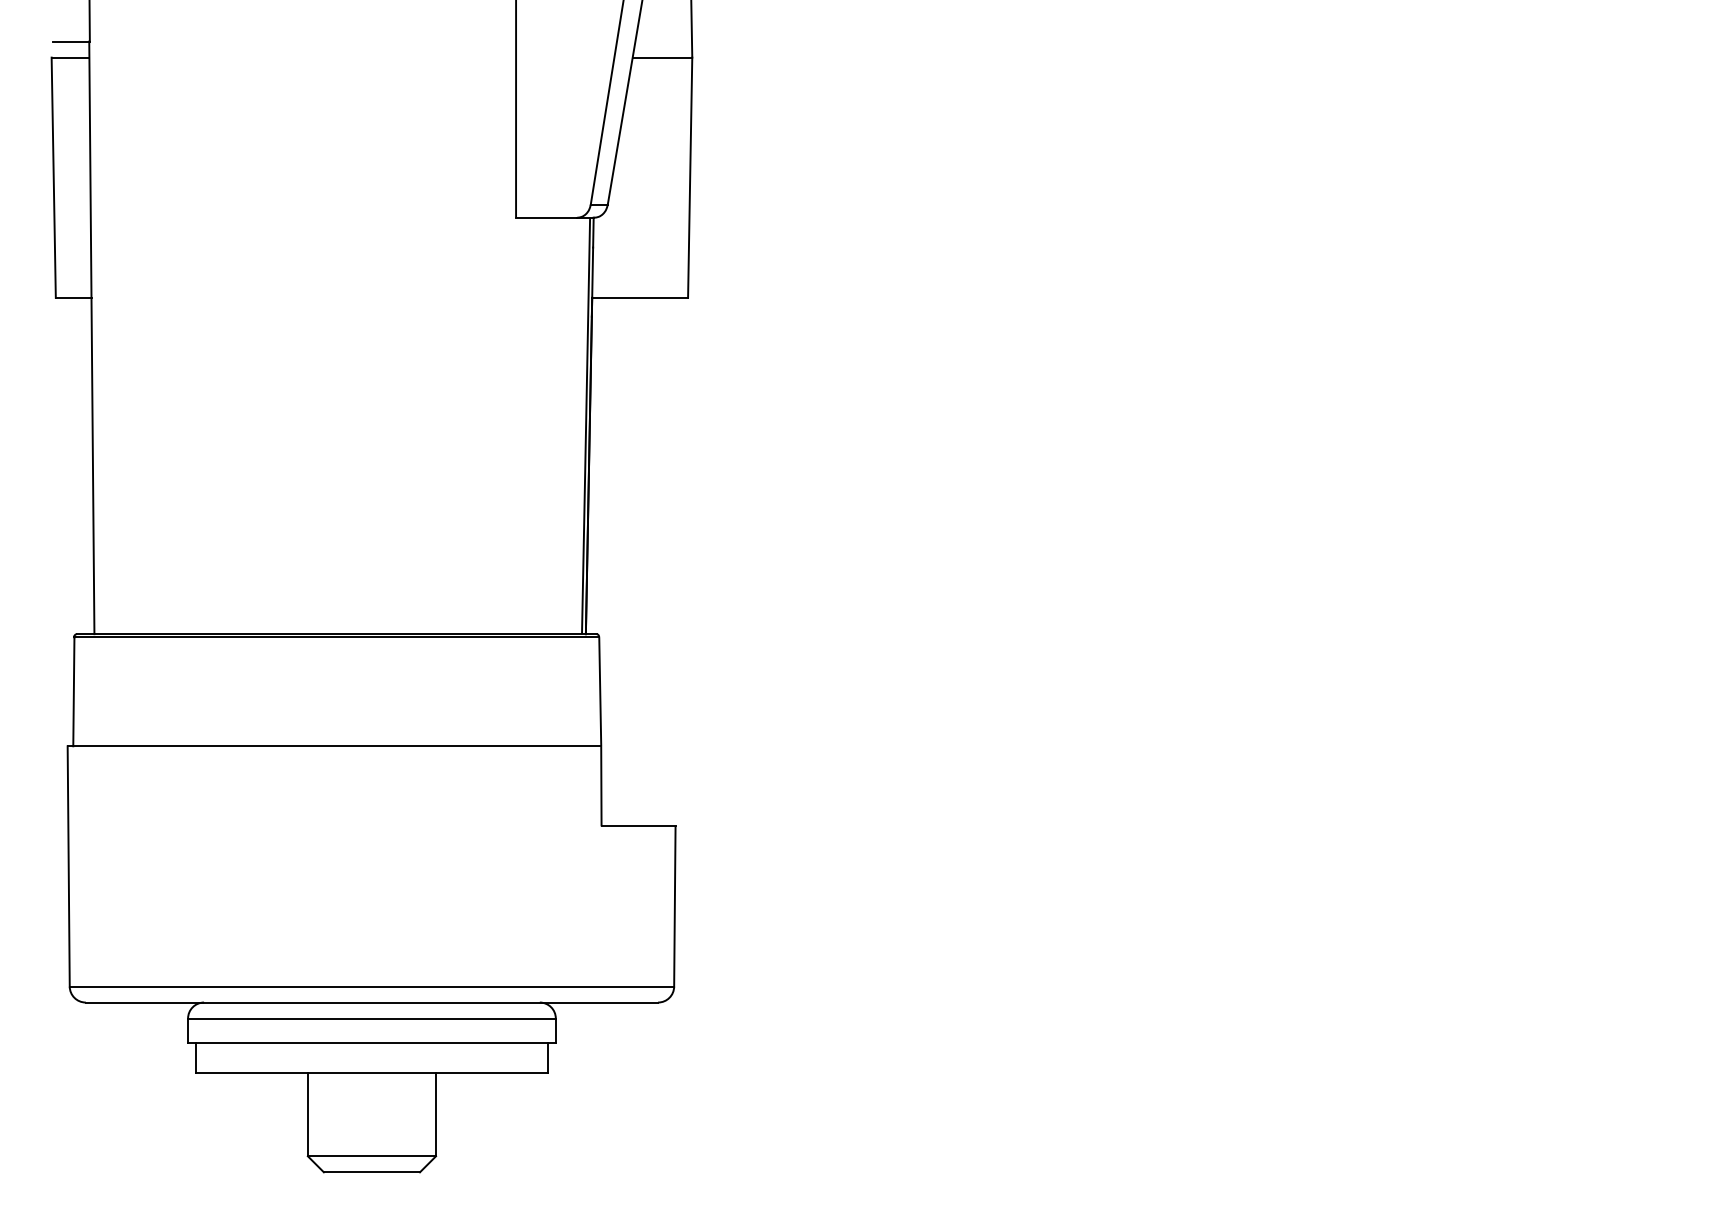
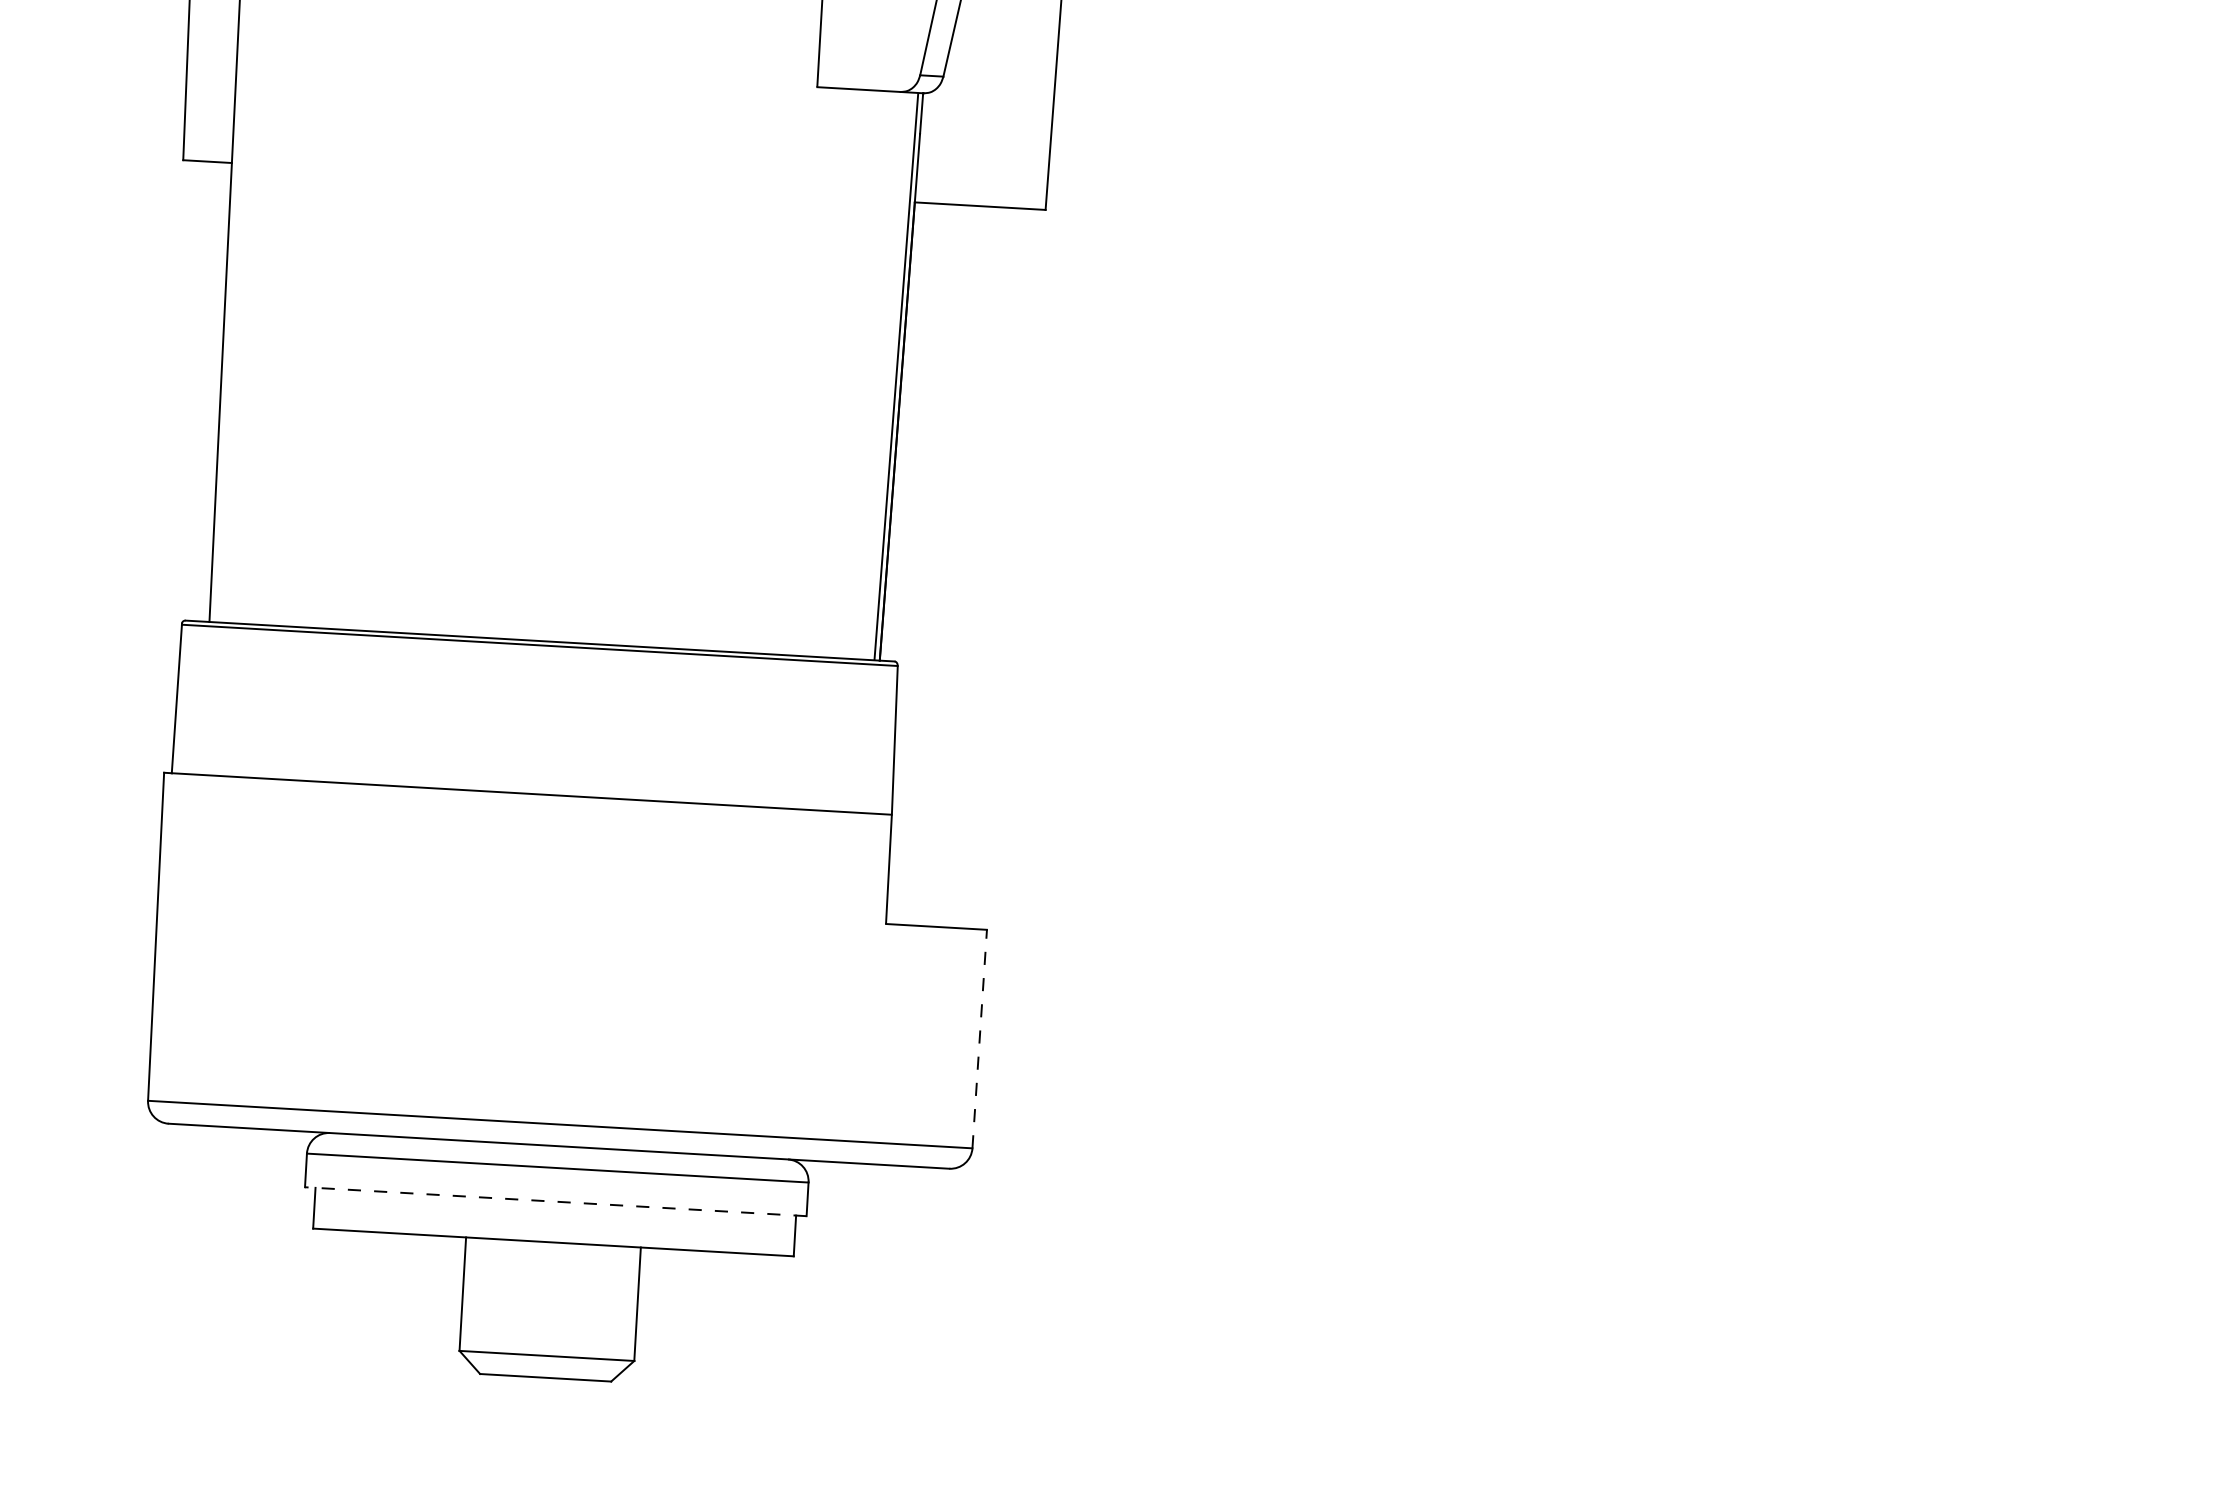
line: (674, 906) -> (979, 1039), solid -> dashed
line: (371, 1043) -> (555, 1202), solid -> dashed

